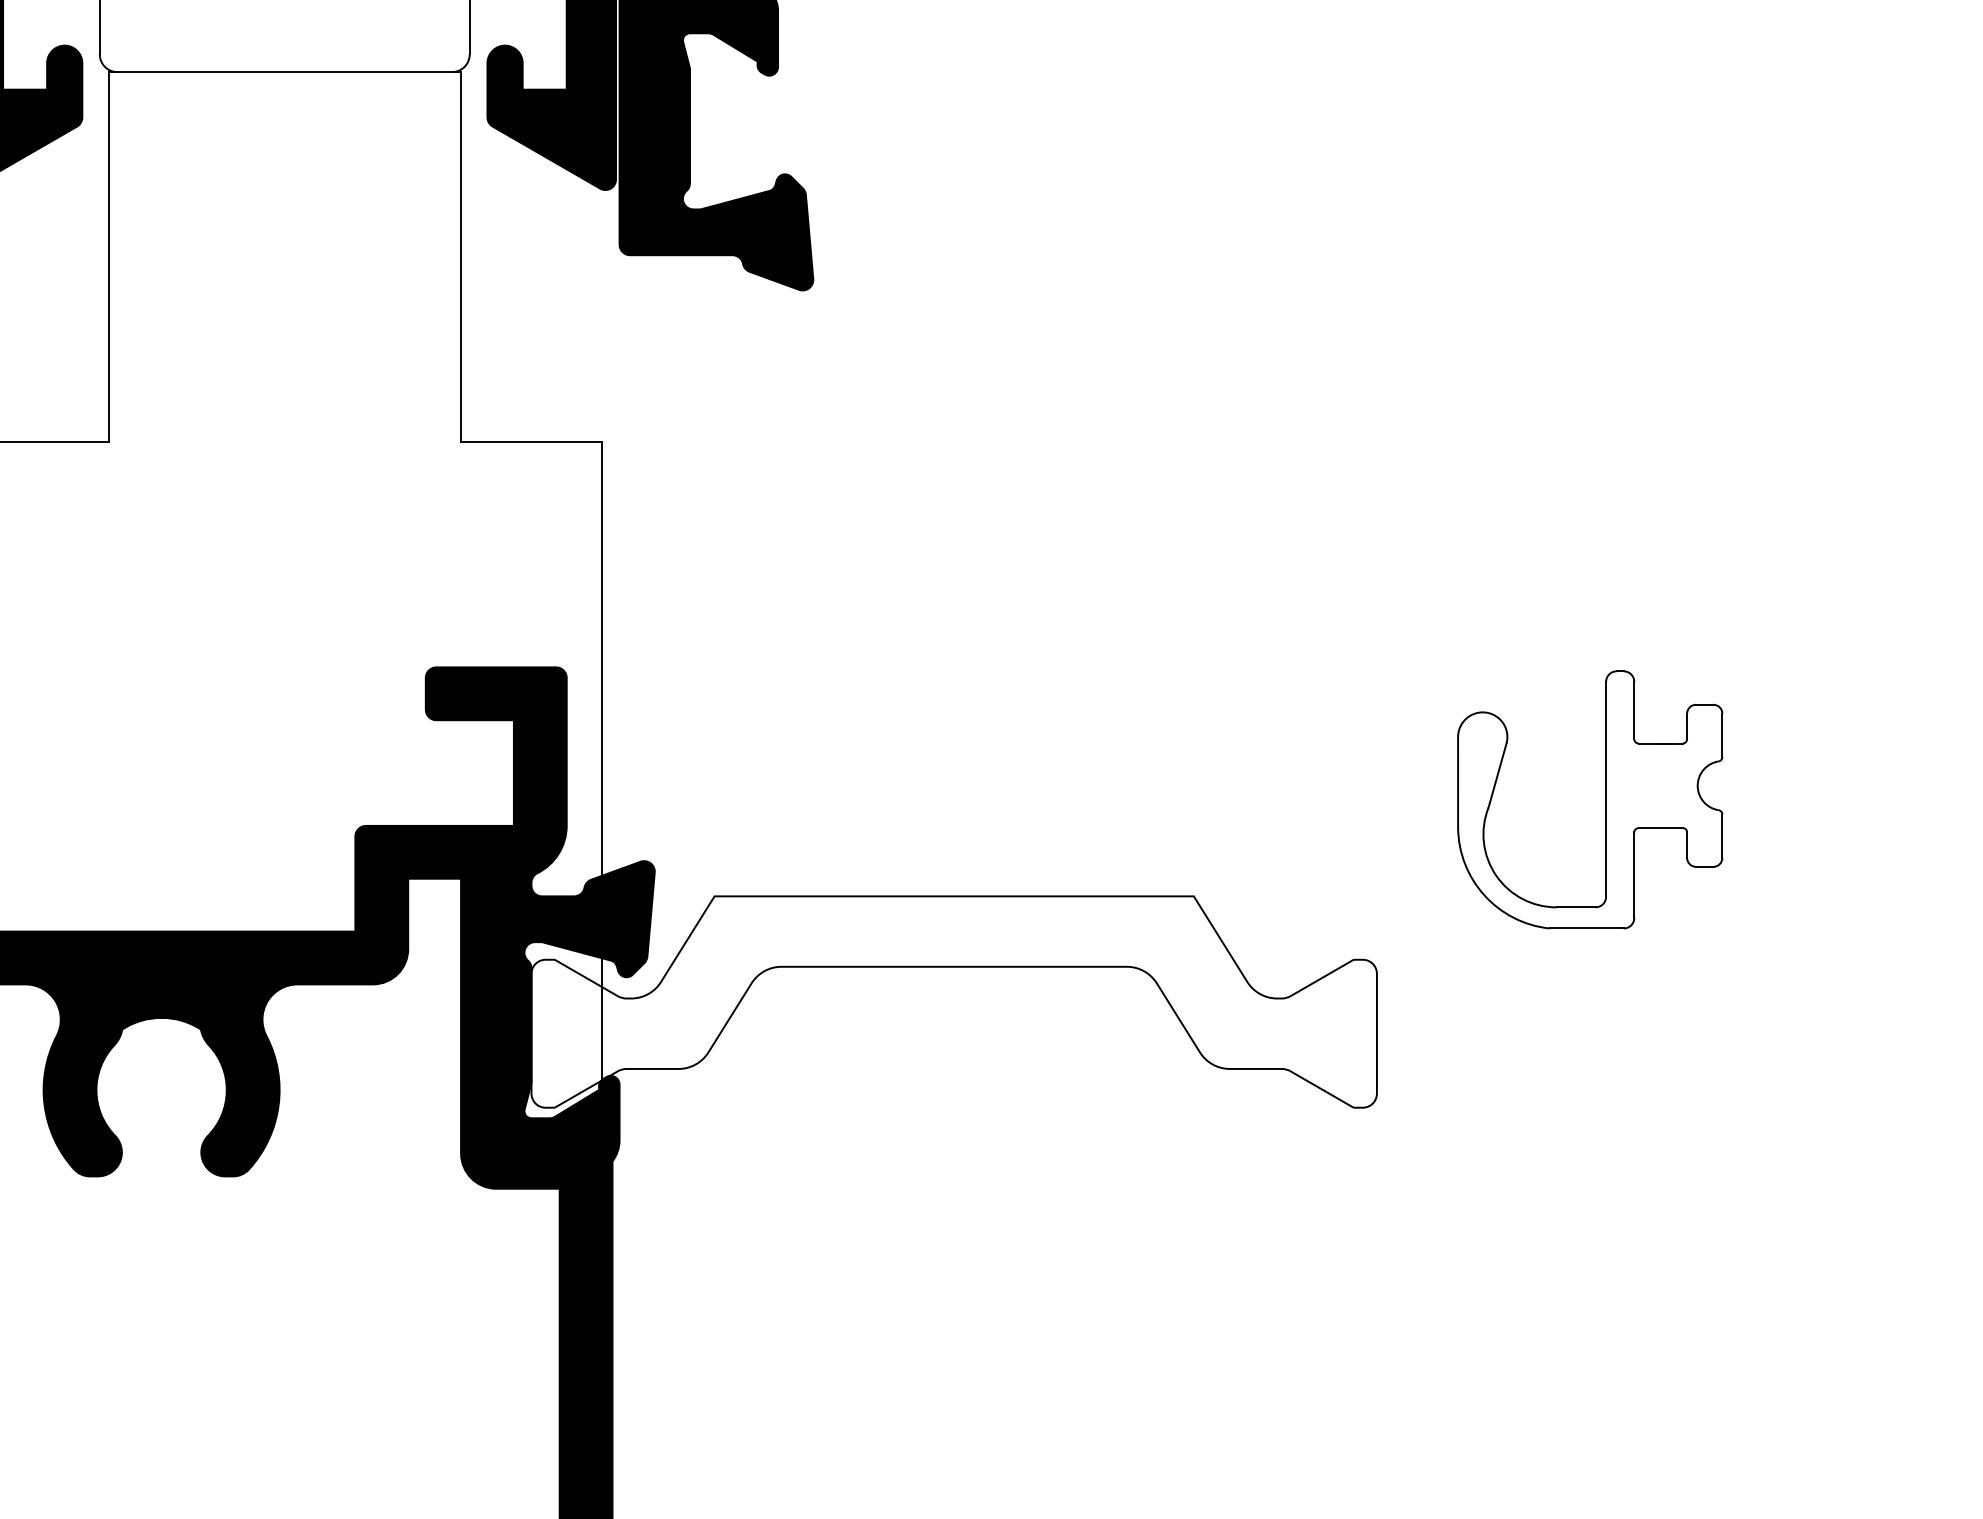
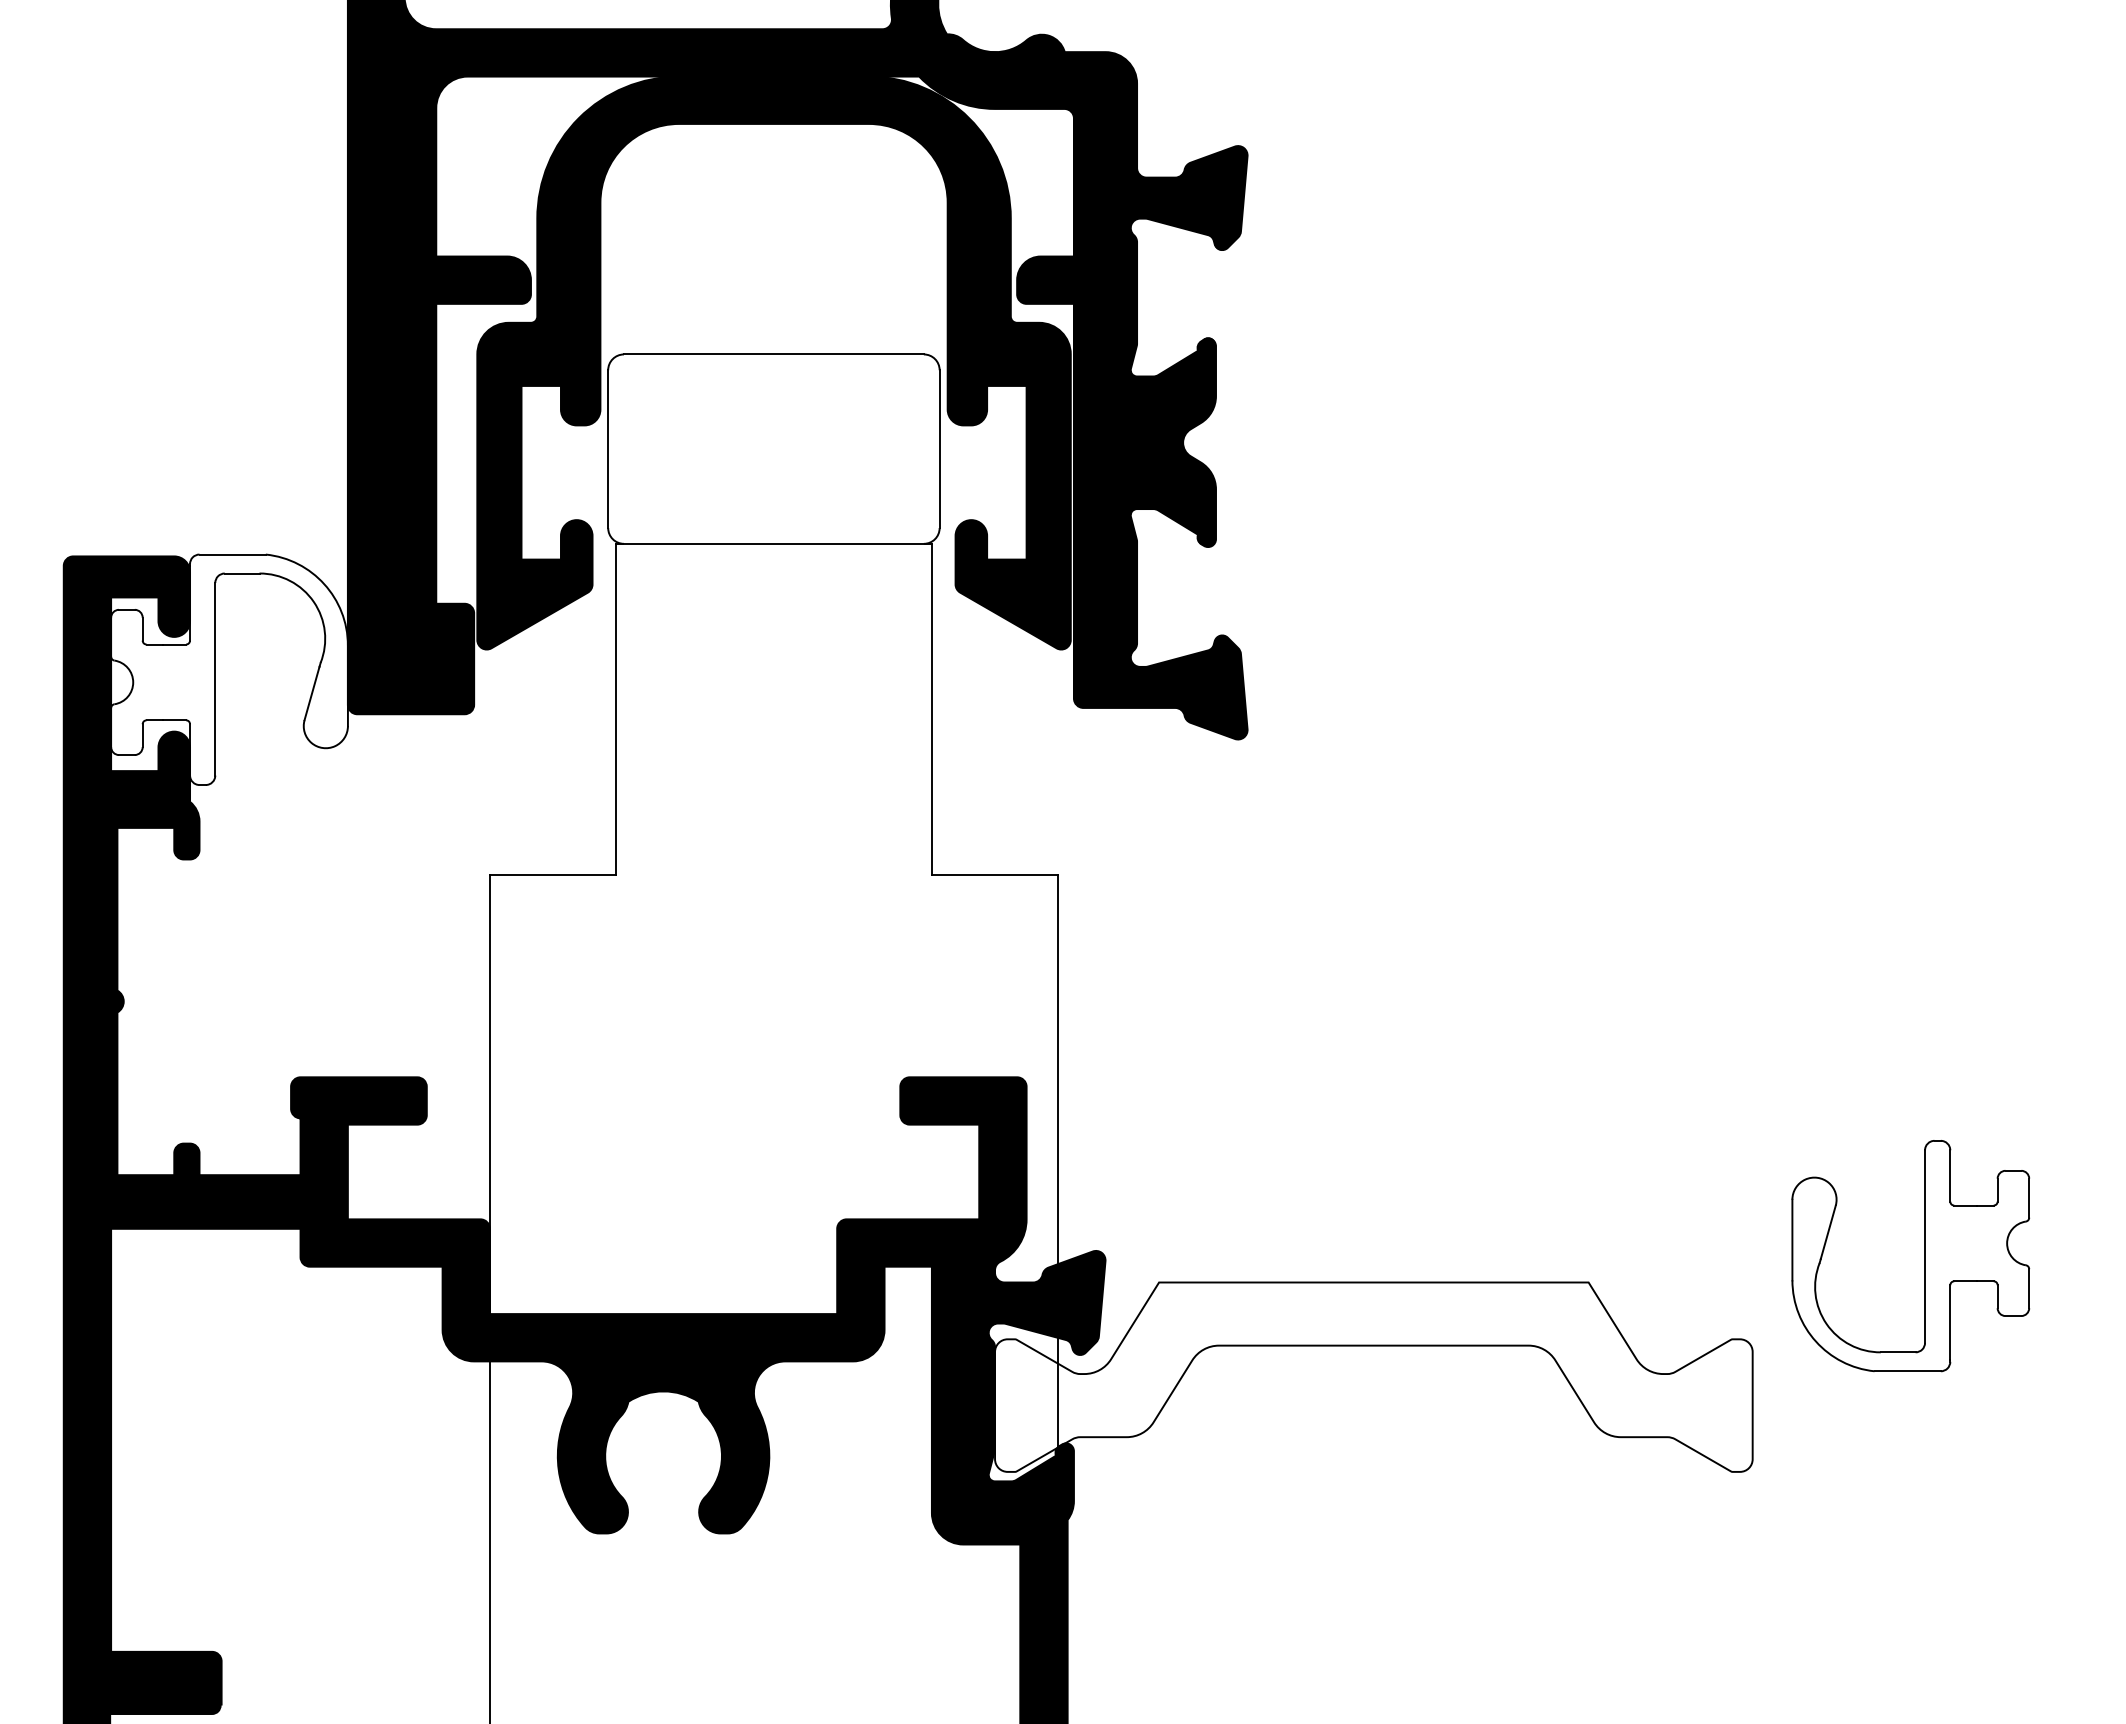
part: (1605, 800) -> (1924, 1256), moved

